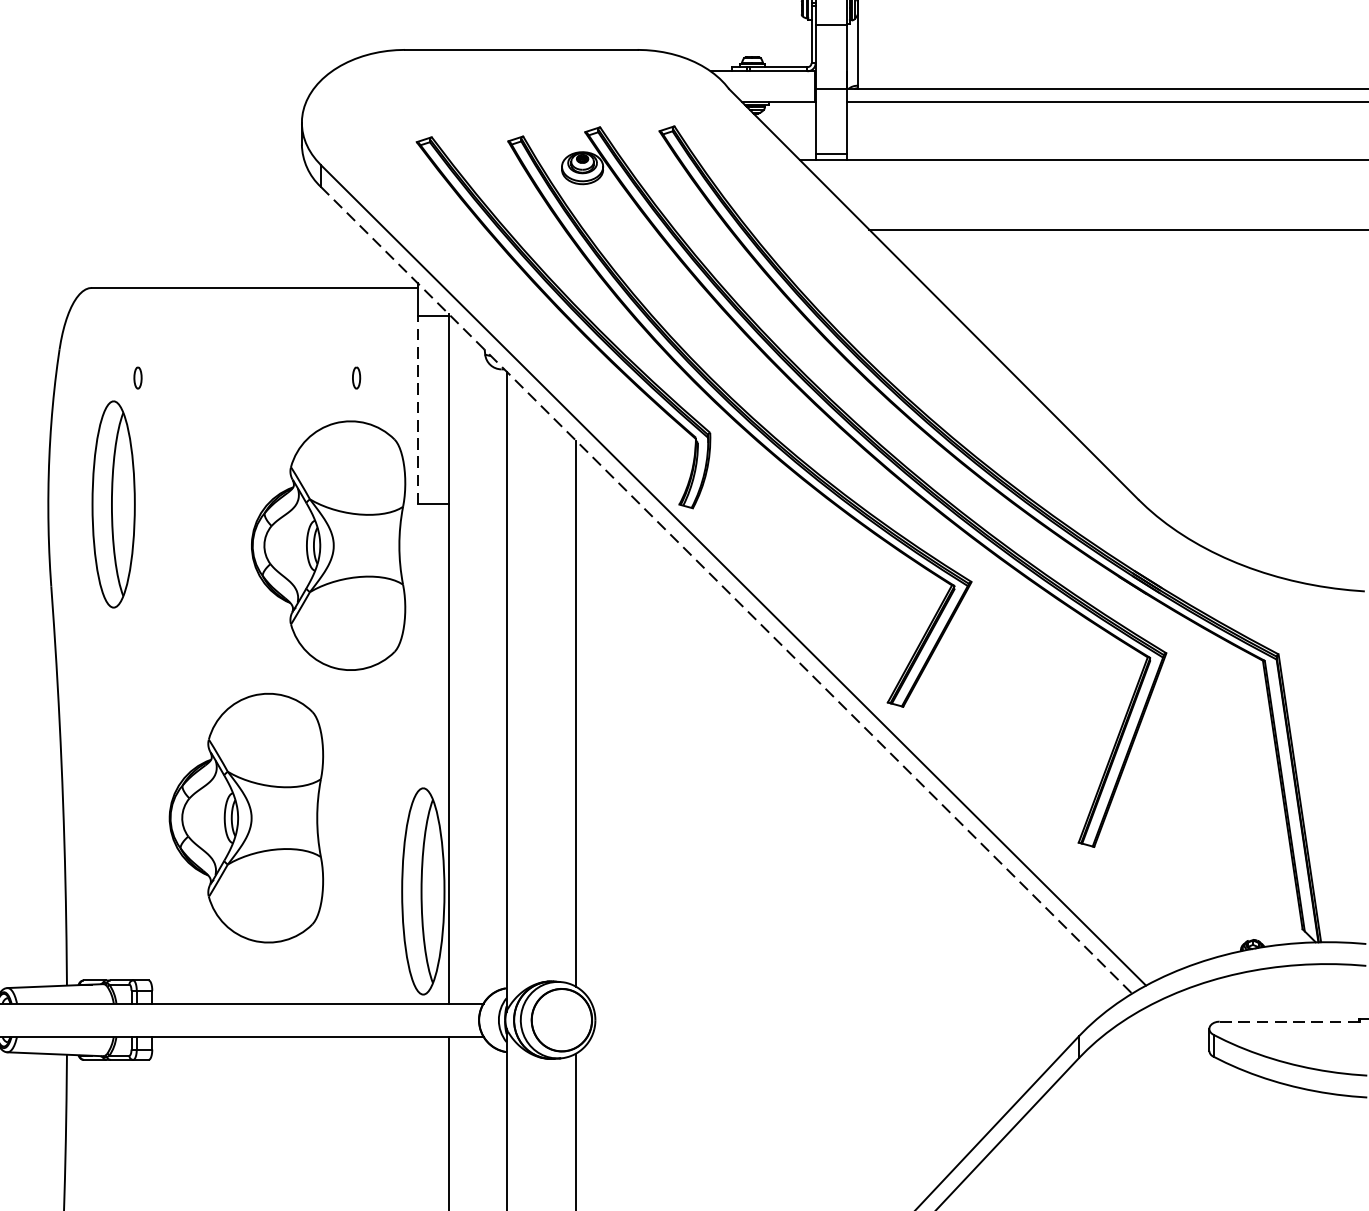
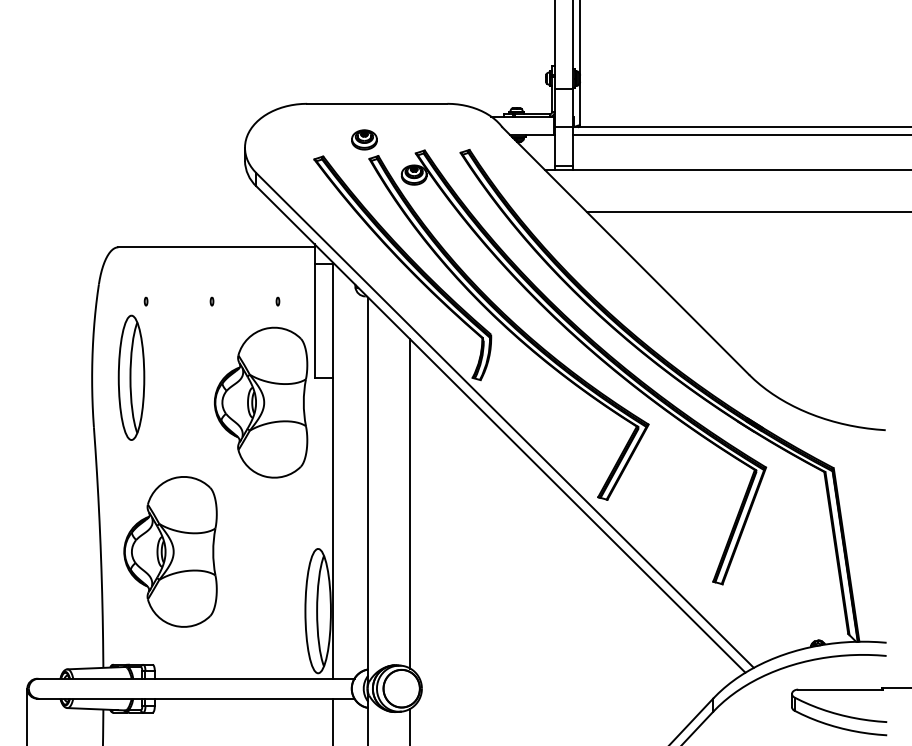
part: (500, 109) -> (364, 139), added
part: (136, 377) -> (145, 301), size x0.62
part: (246, 377) -> (211, 301), added
part: (355, 377) -> (277, 301), size x0.62
line: (417, 411) -> (314, 321), dashed -> solid
line: (725, 590) -> (500, 429), dashed -> solid
part: (246, 817) -> (170, 551), moved
line: (1288, 1021) -> (839, 689), dashed -> solid

